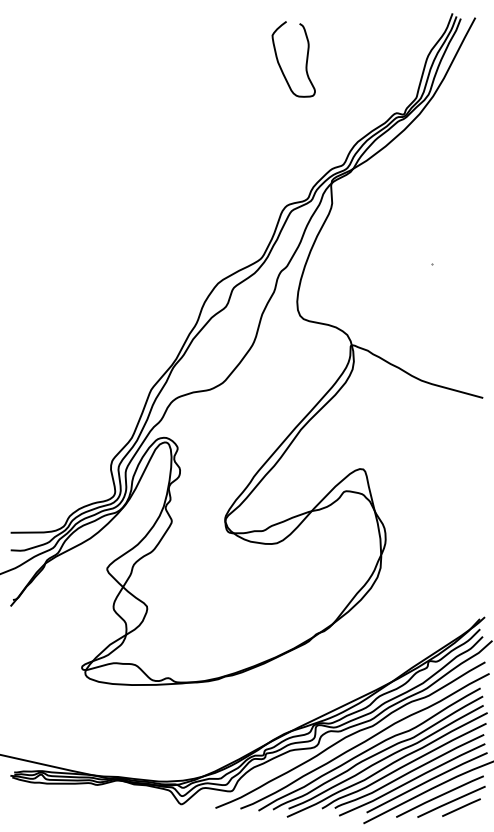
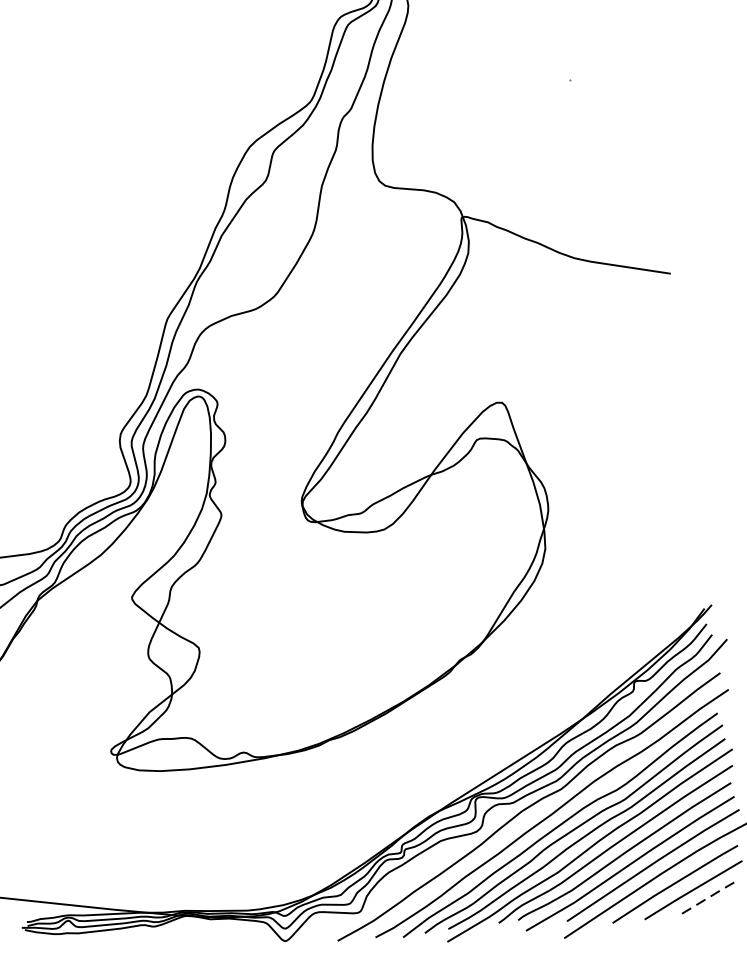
line: (462, 807) -> (711, 896), solid -> dashed

